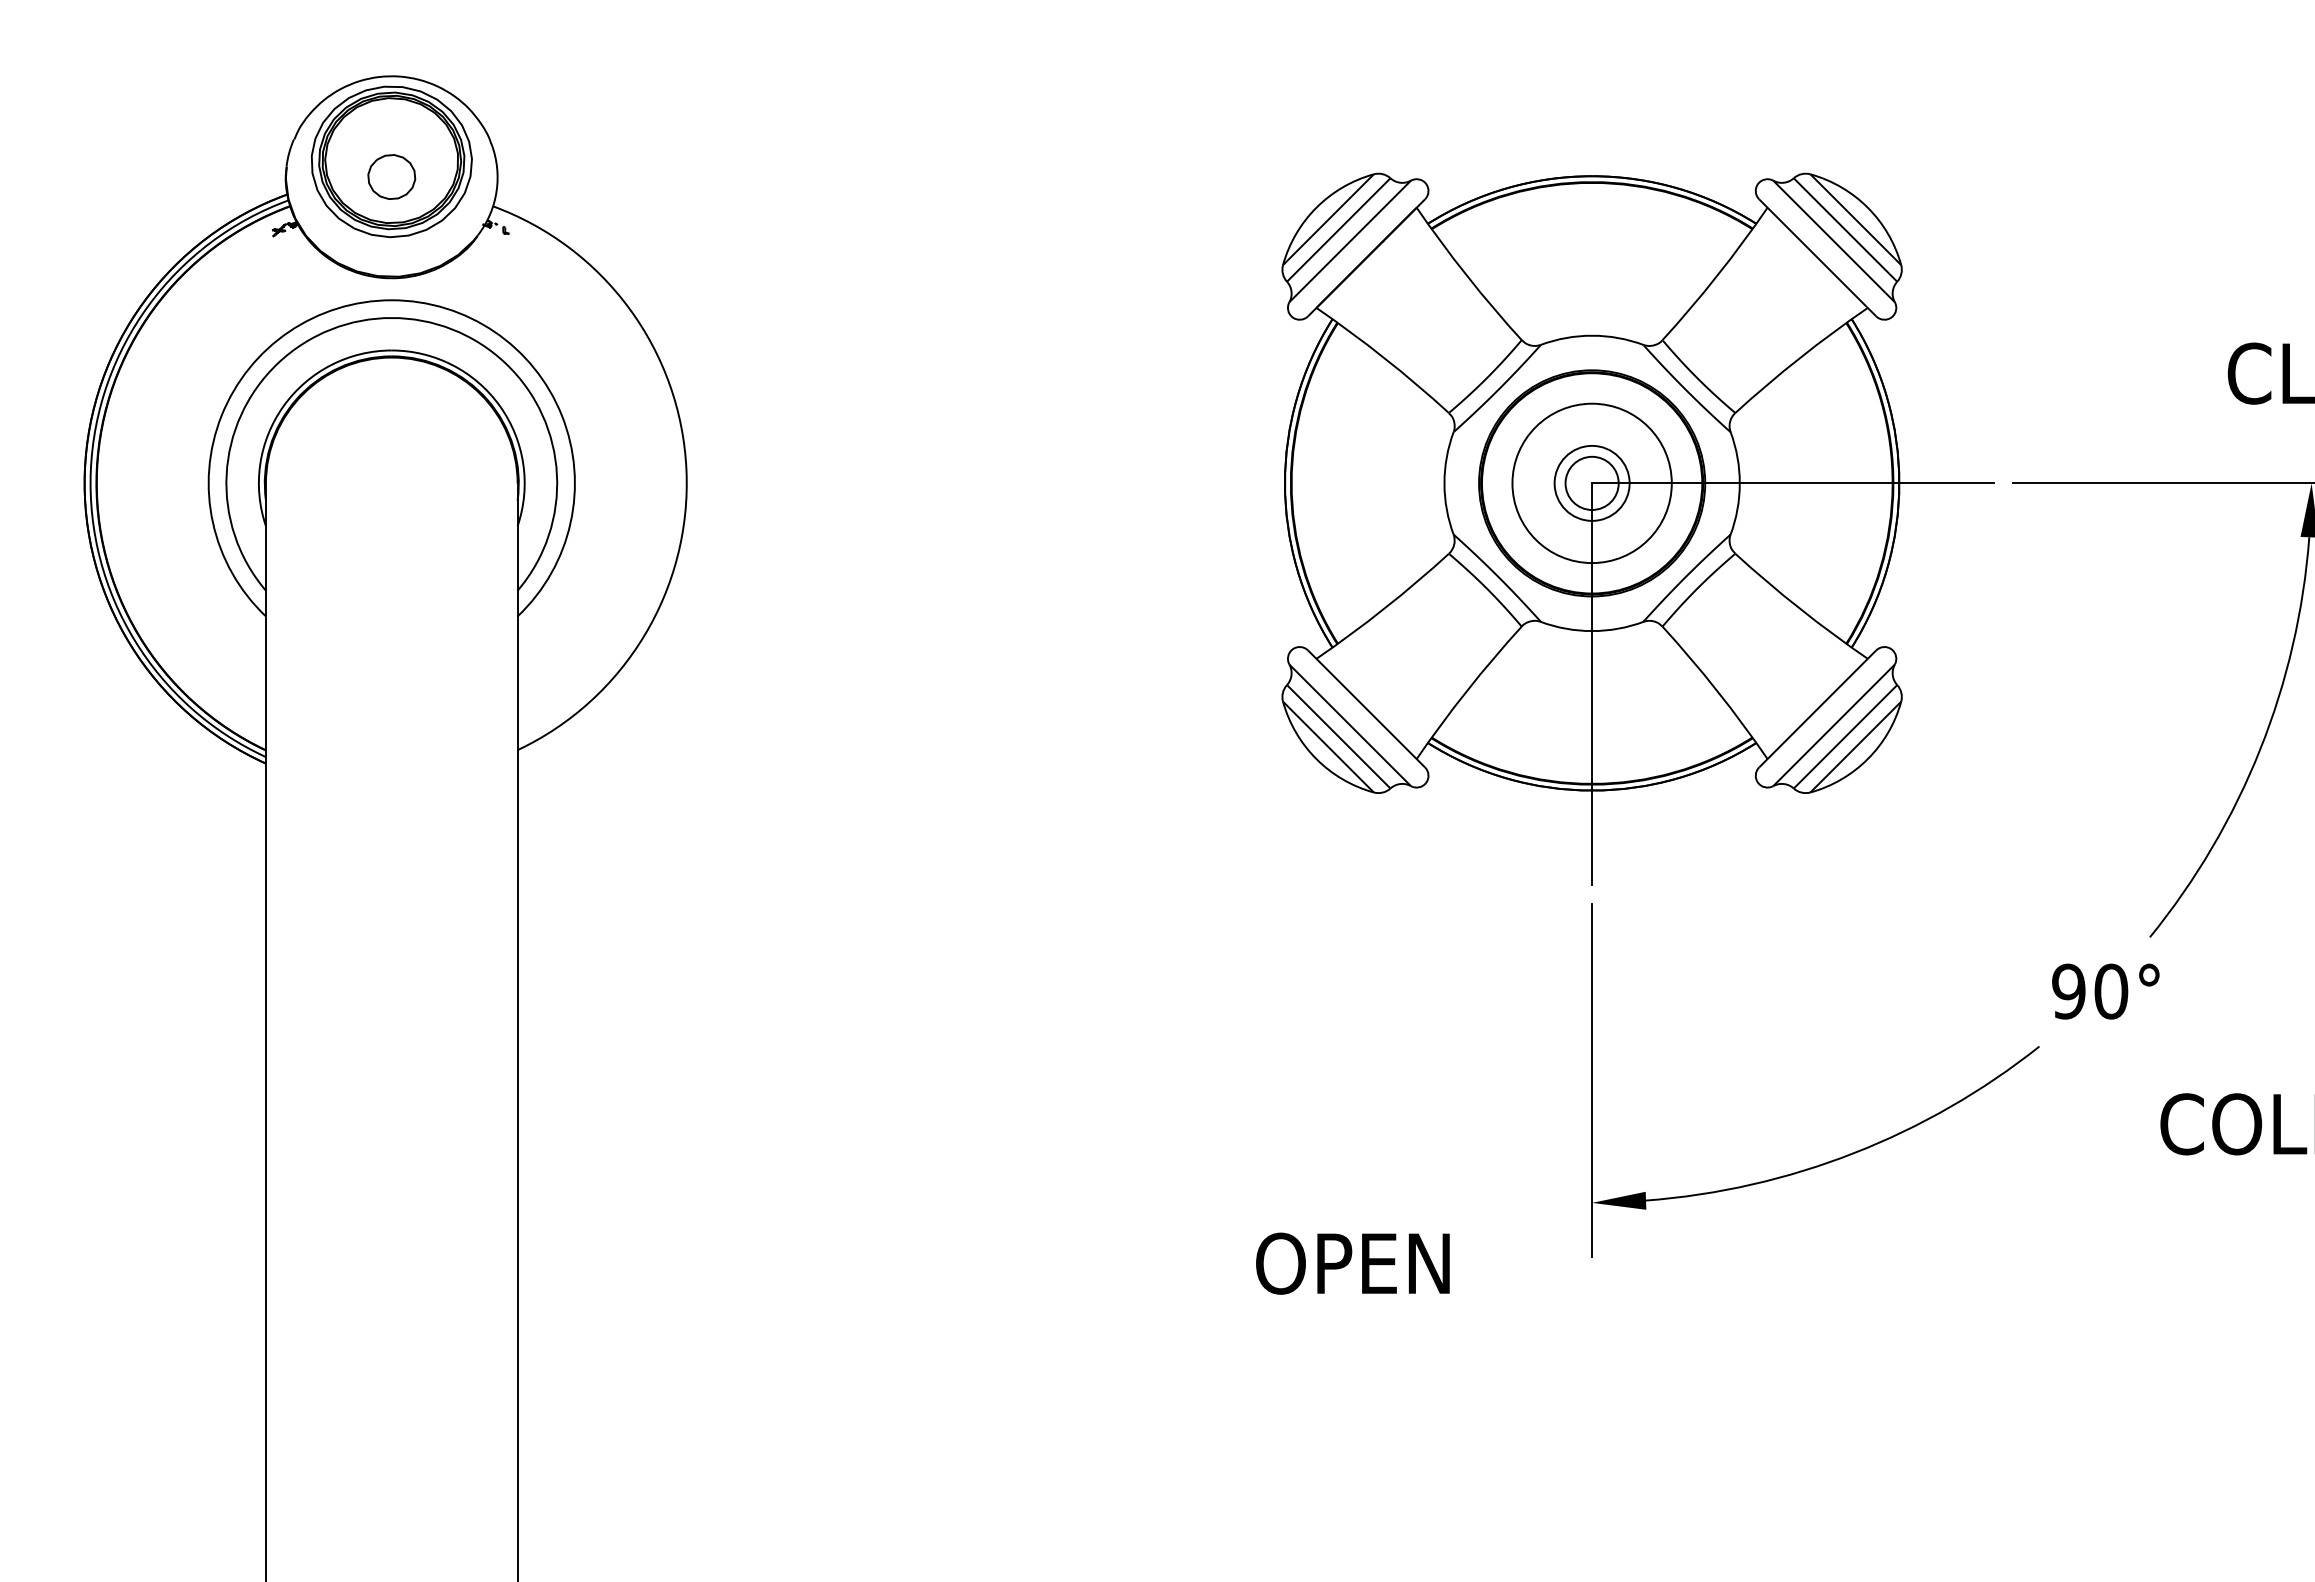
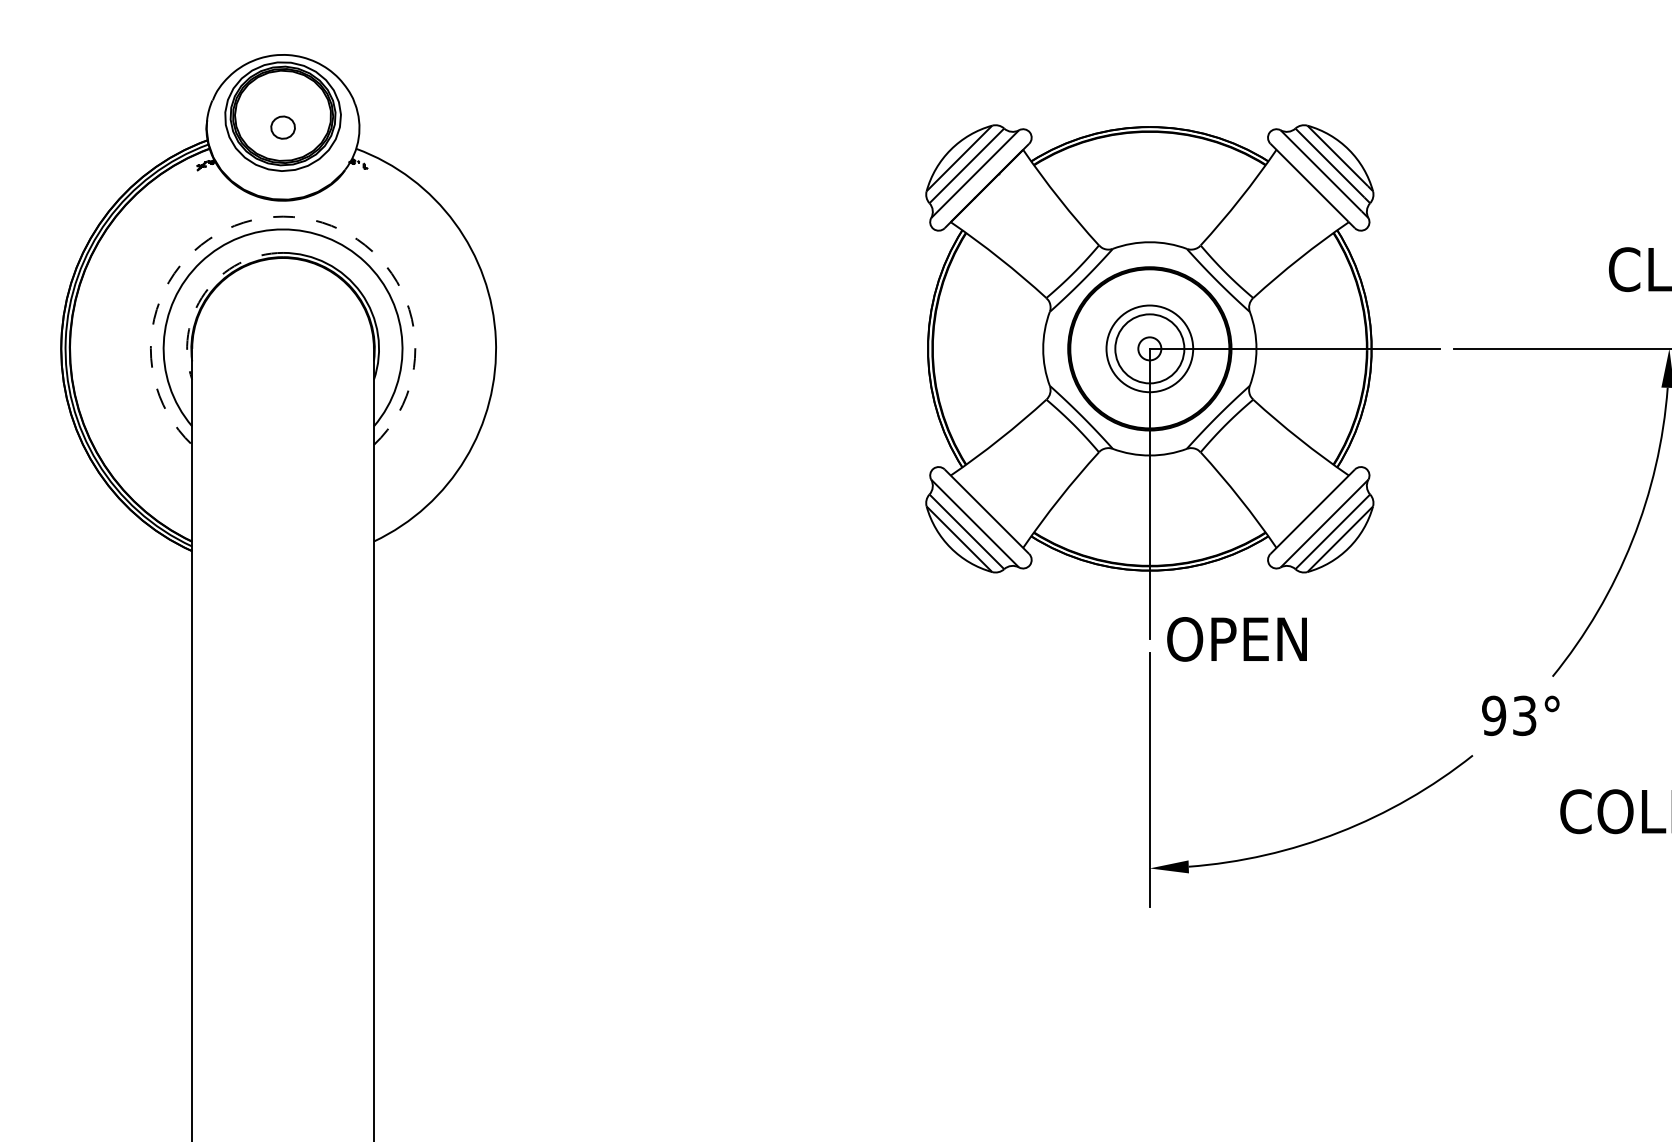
part: (391, 176) -> (282, 127), size x0.7
arc: (391, 300) -> (282, 216), solid -> dashed
arc: (283, 406) -> (204, 293), solid -> dashed
circle: (1591, 482) -> (1149, 348), size x0.6
circle: (1591, 482) -> (1149, 348), size x1.6
circle: (1591, 483) -> (1149, 348), size x0.6
text: (2111, 991) -> (1524, 715), 90° -> 93°
text: (1352, 1263) -> (1236, 639), moved

